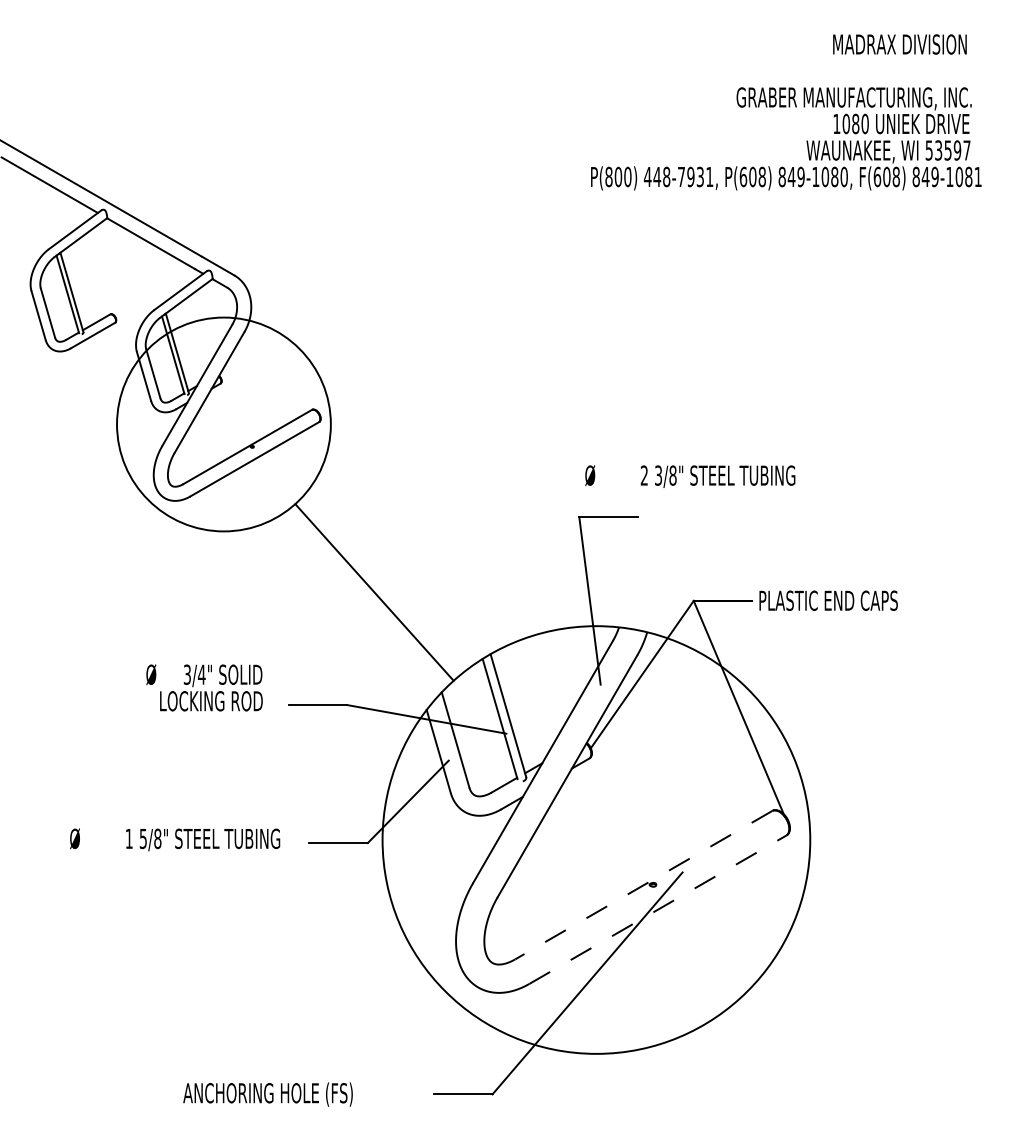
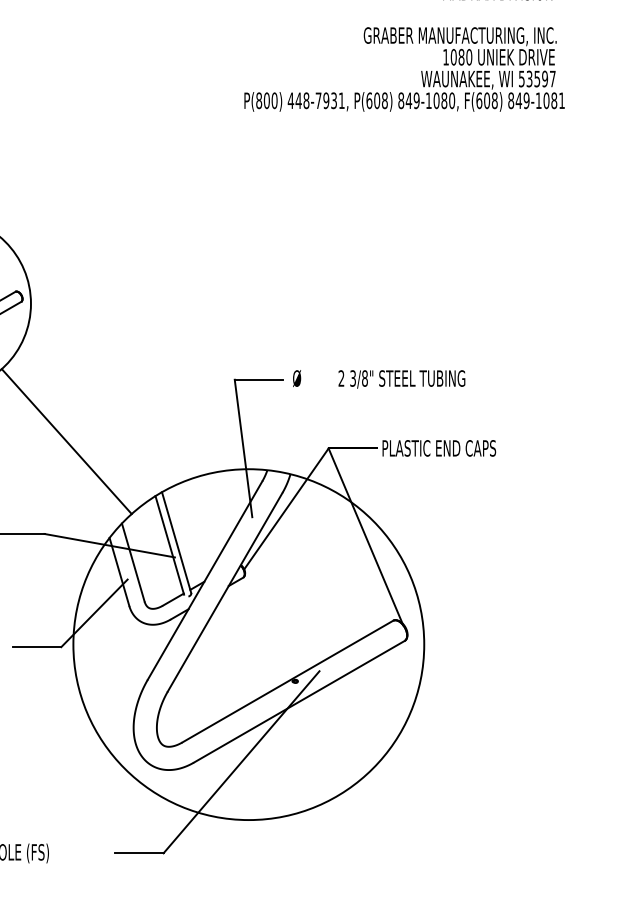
text: (690, 476) -> (379, 379), moved
line: (643, 885) -> (287, 681), dashed -> solid
line: (658, 909) -> (299, 701), dashed -> solid

